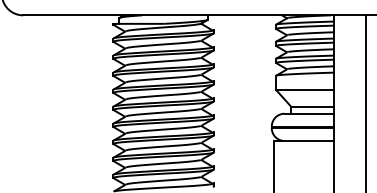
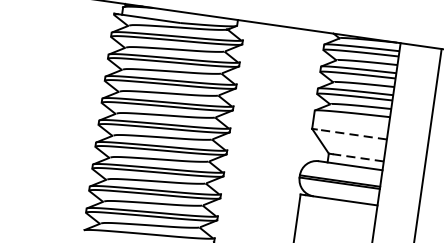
line: (306, 89) -> (351, 133), solid -> dashed
line: (314, 106) -> (358, 157), solid -> dashed

